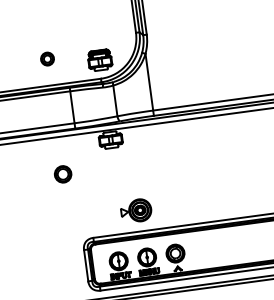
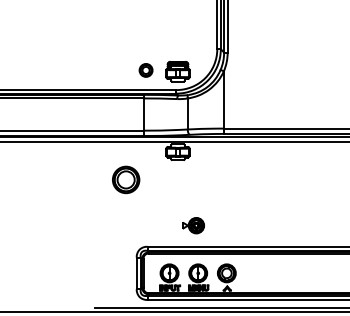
part: (46, 59) -> (145, 70), moved
part: (62, 174) -> (125, 179), size x1.6
part: (136, 210) -> (193, 225), size x0.7

